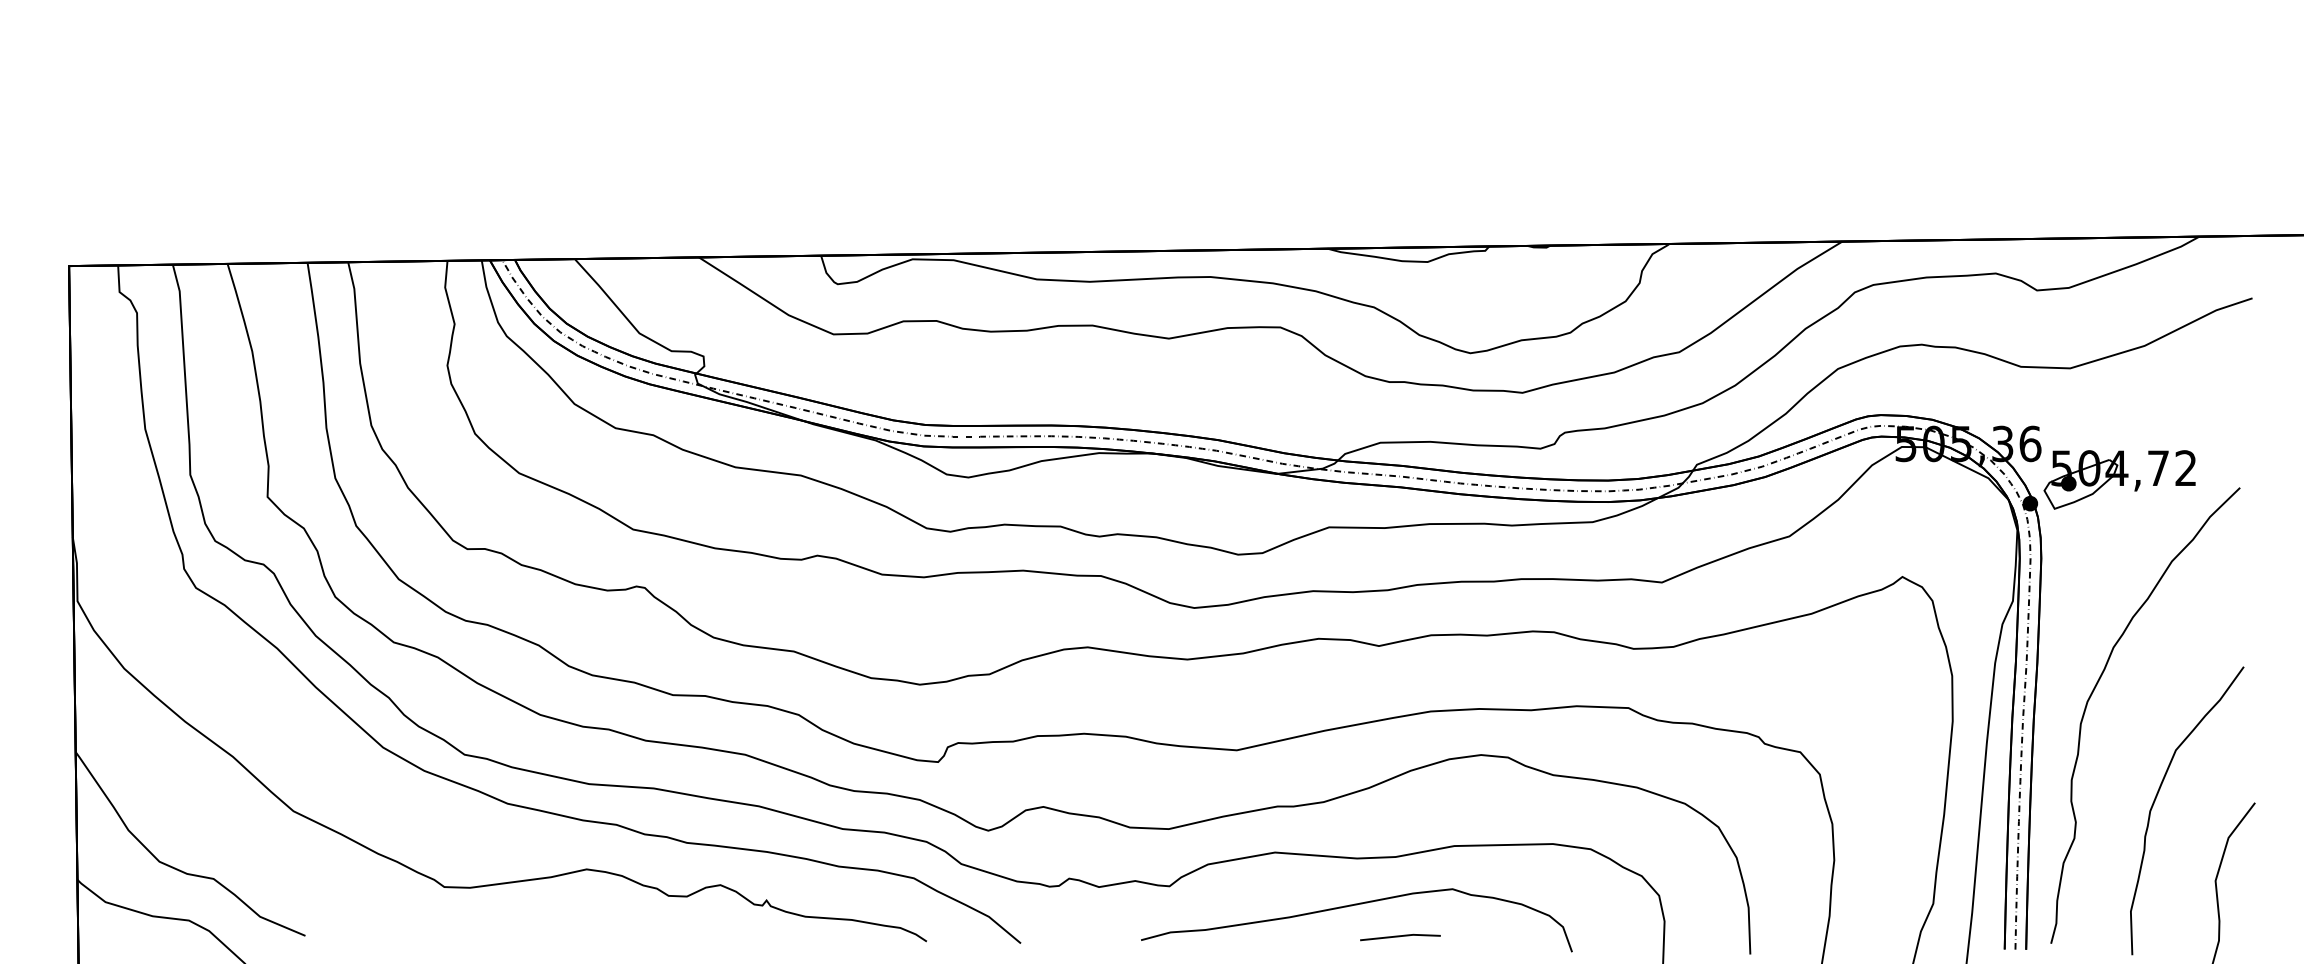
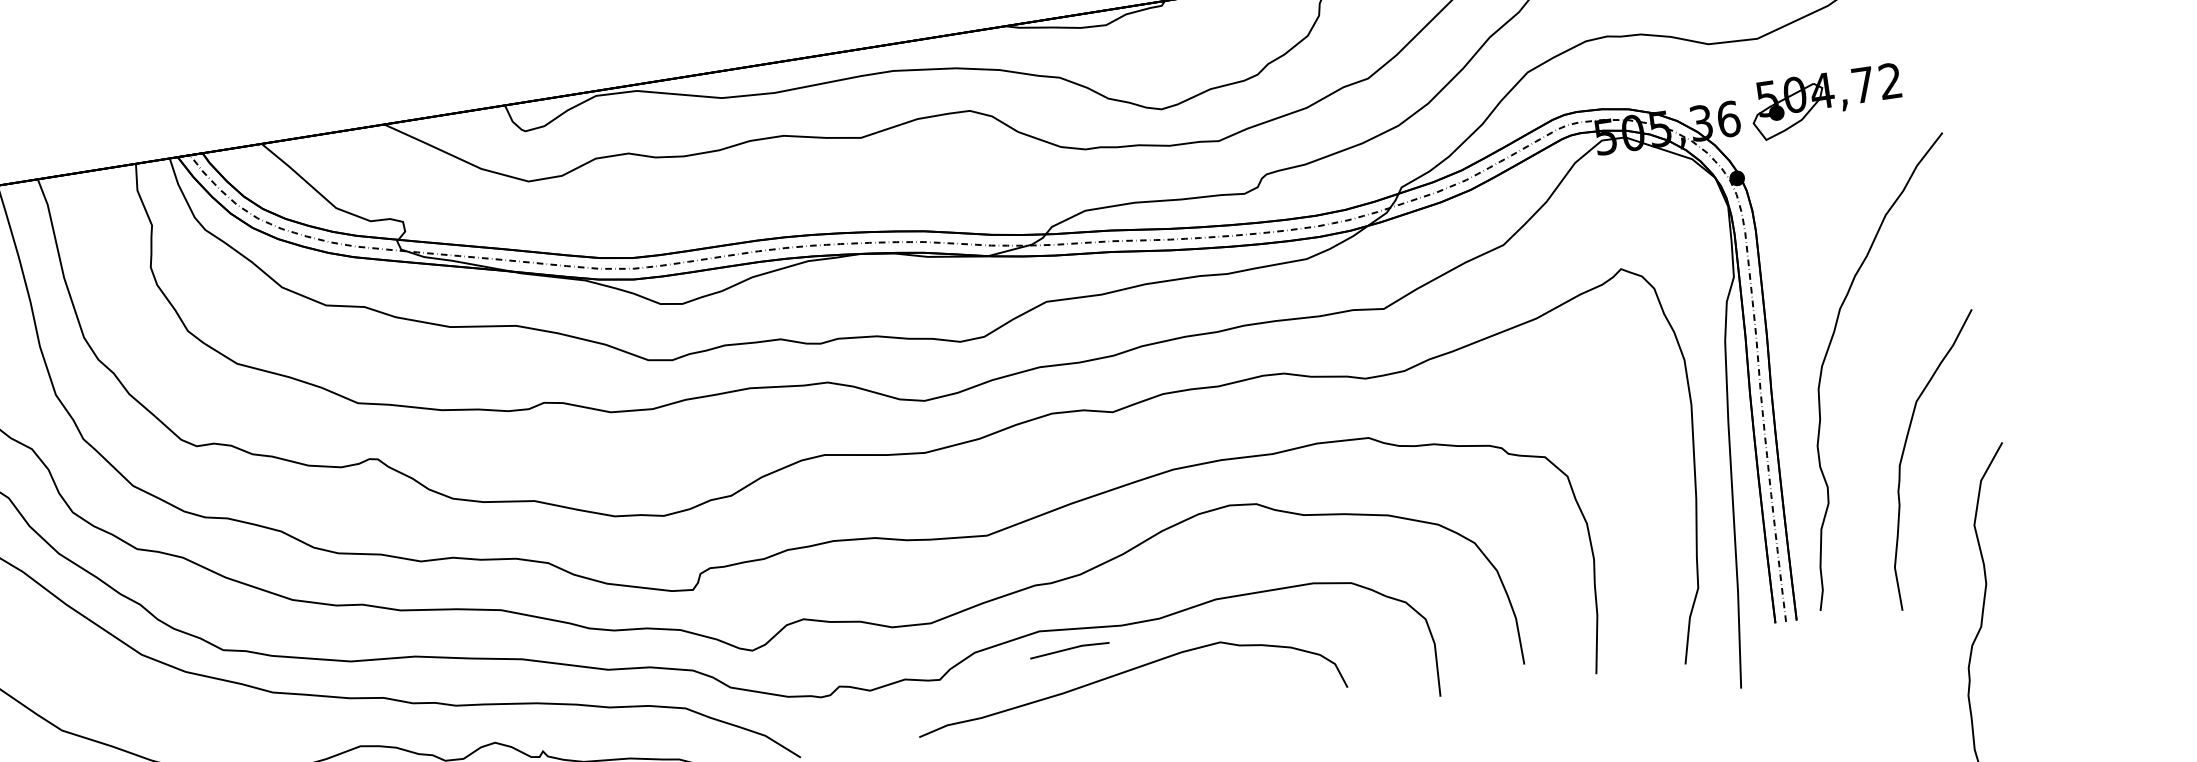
part: (2119, 479) -> (1826, 101), moved
line: (1400, 936) -> (1069, 649), moved

